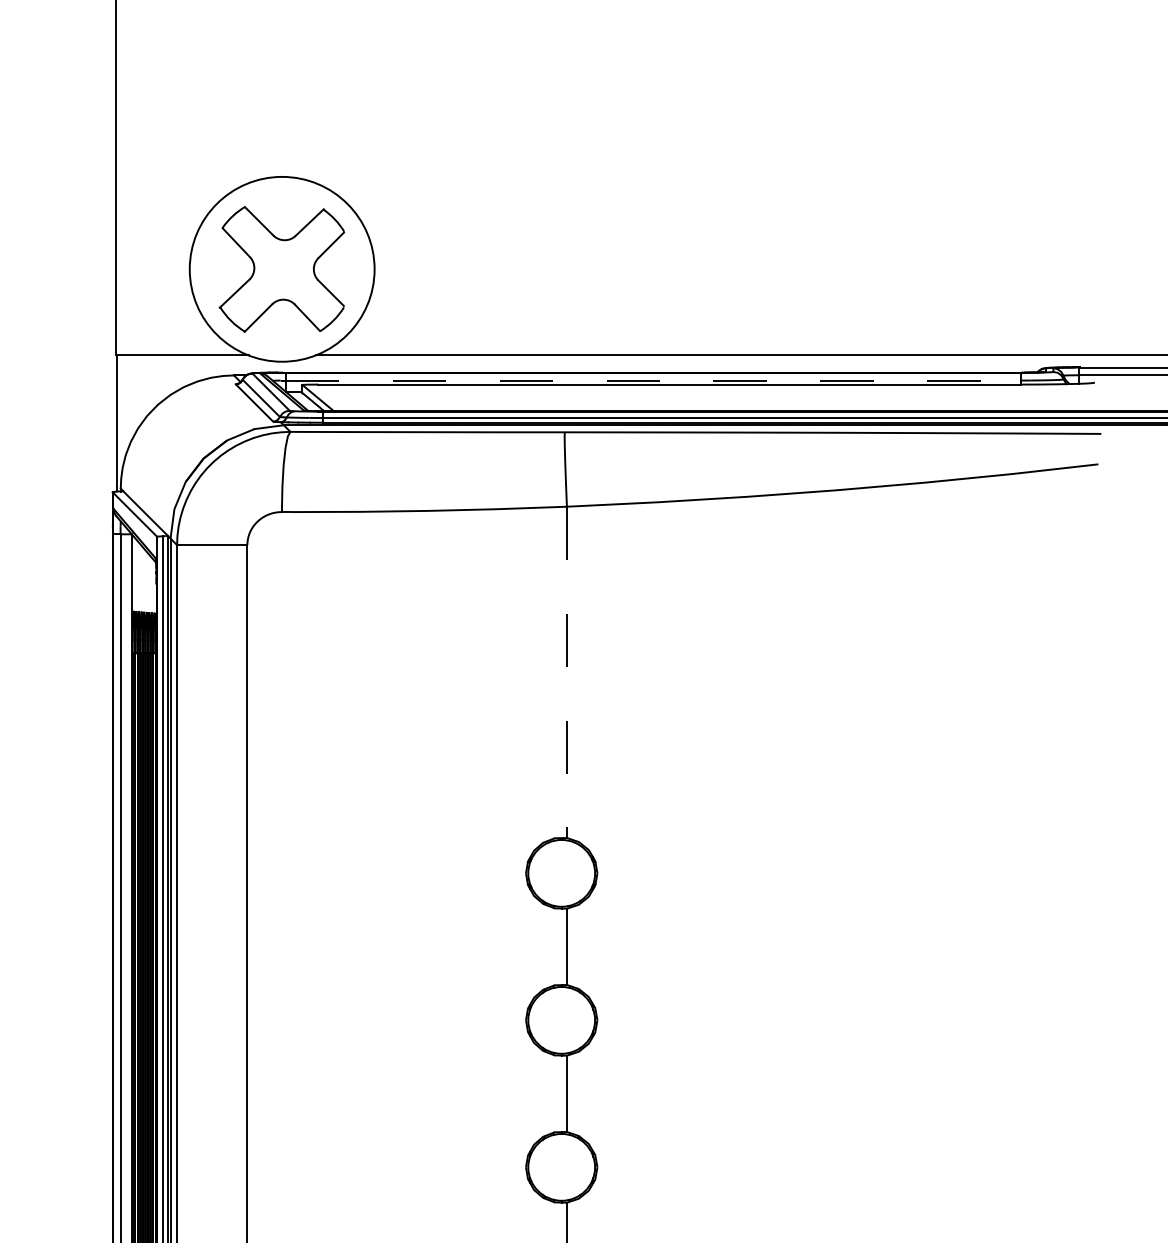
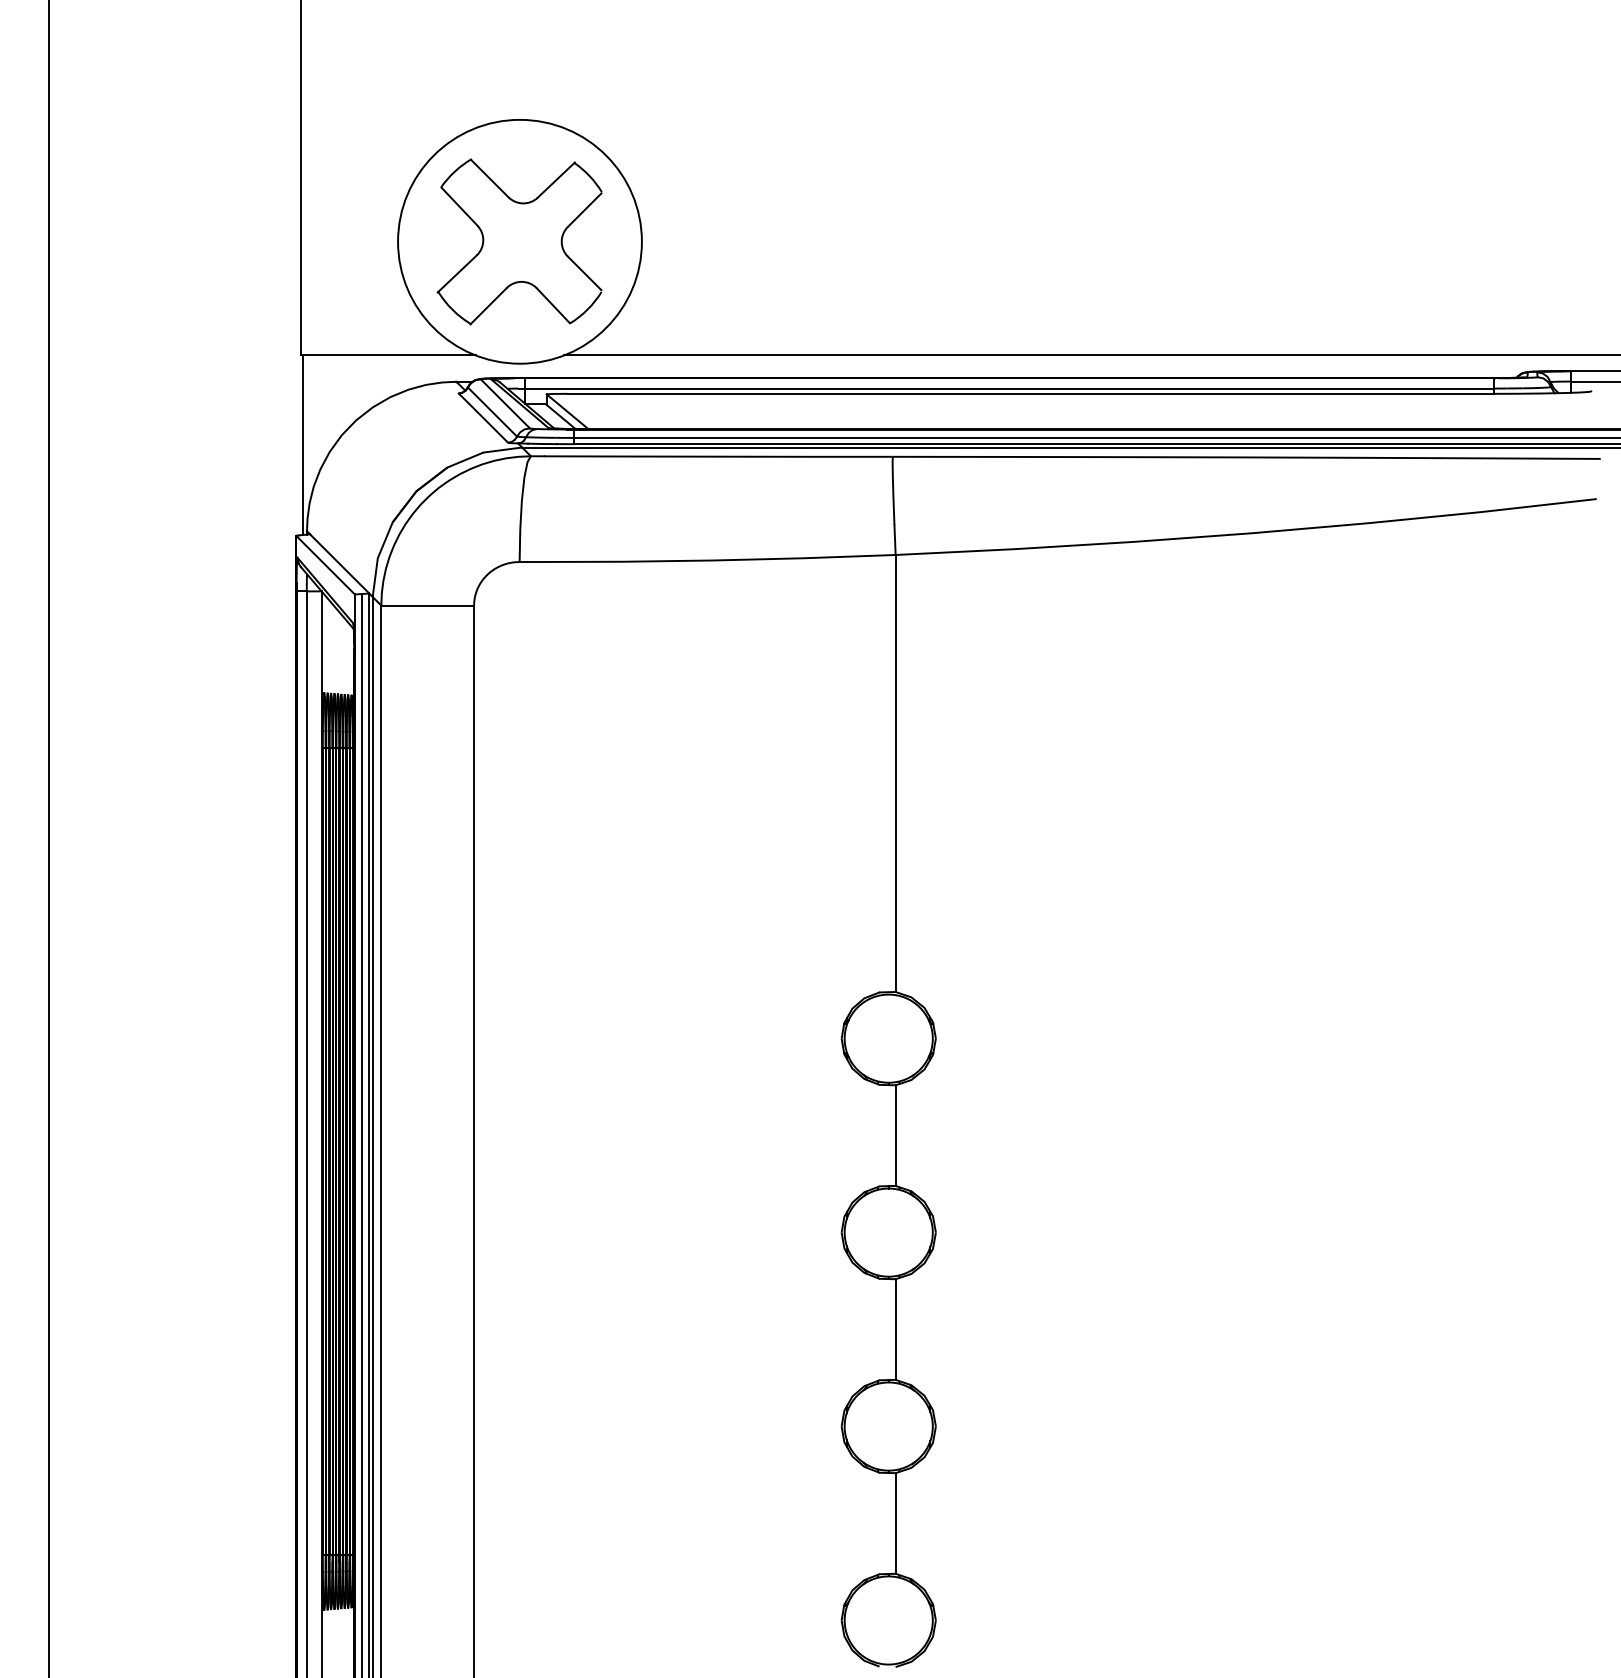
line: (653, 380) -> (1009, 388), dashed -> solid
line: (566, 672) -> (895, 773), dashed -> solid

